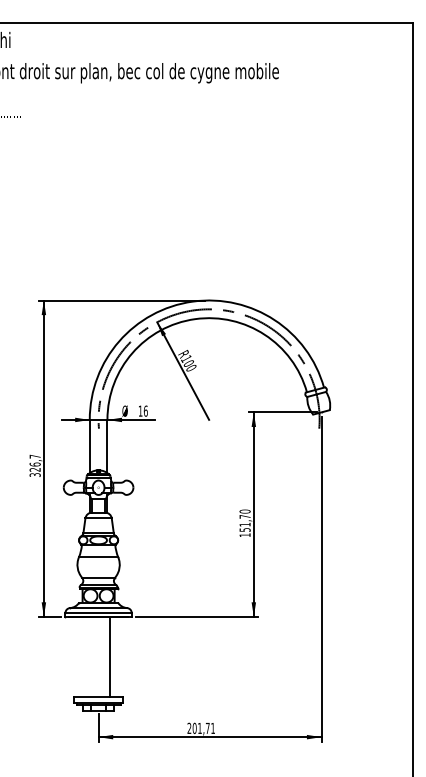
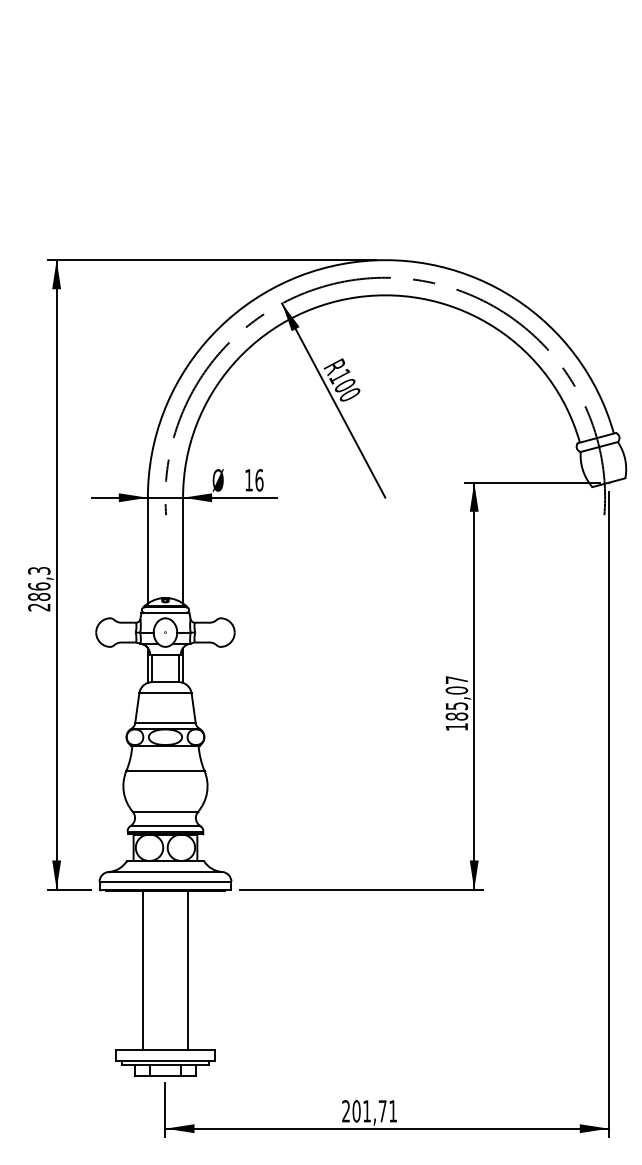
text: (34, 465) -> (37, 588), 326,7 -> 286,3
text: (244, 520) -> (455, 697), 151,70 -> 185,07
line: (87, 657) -> (143, 970), added

